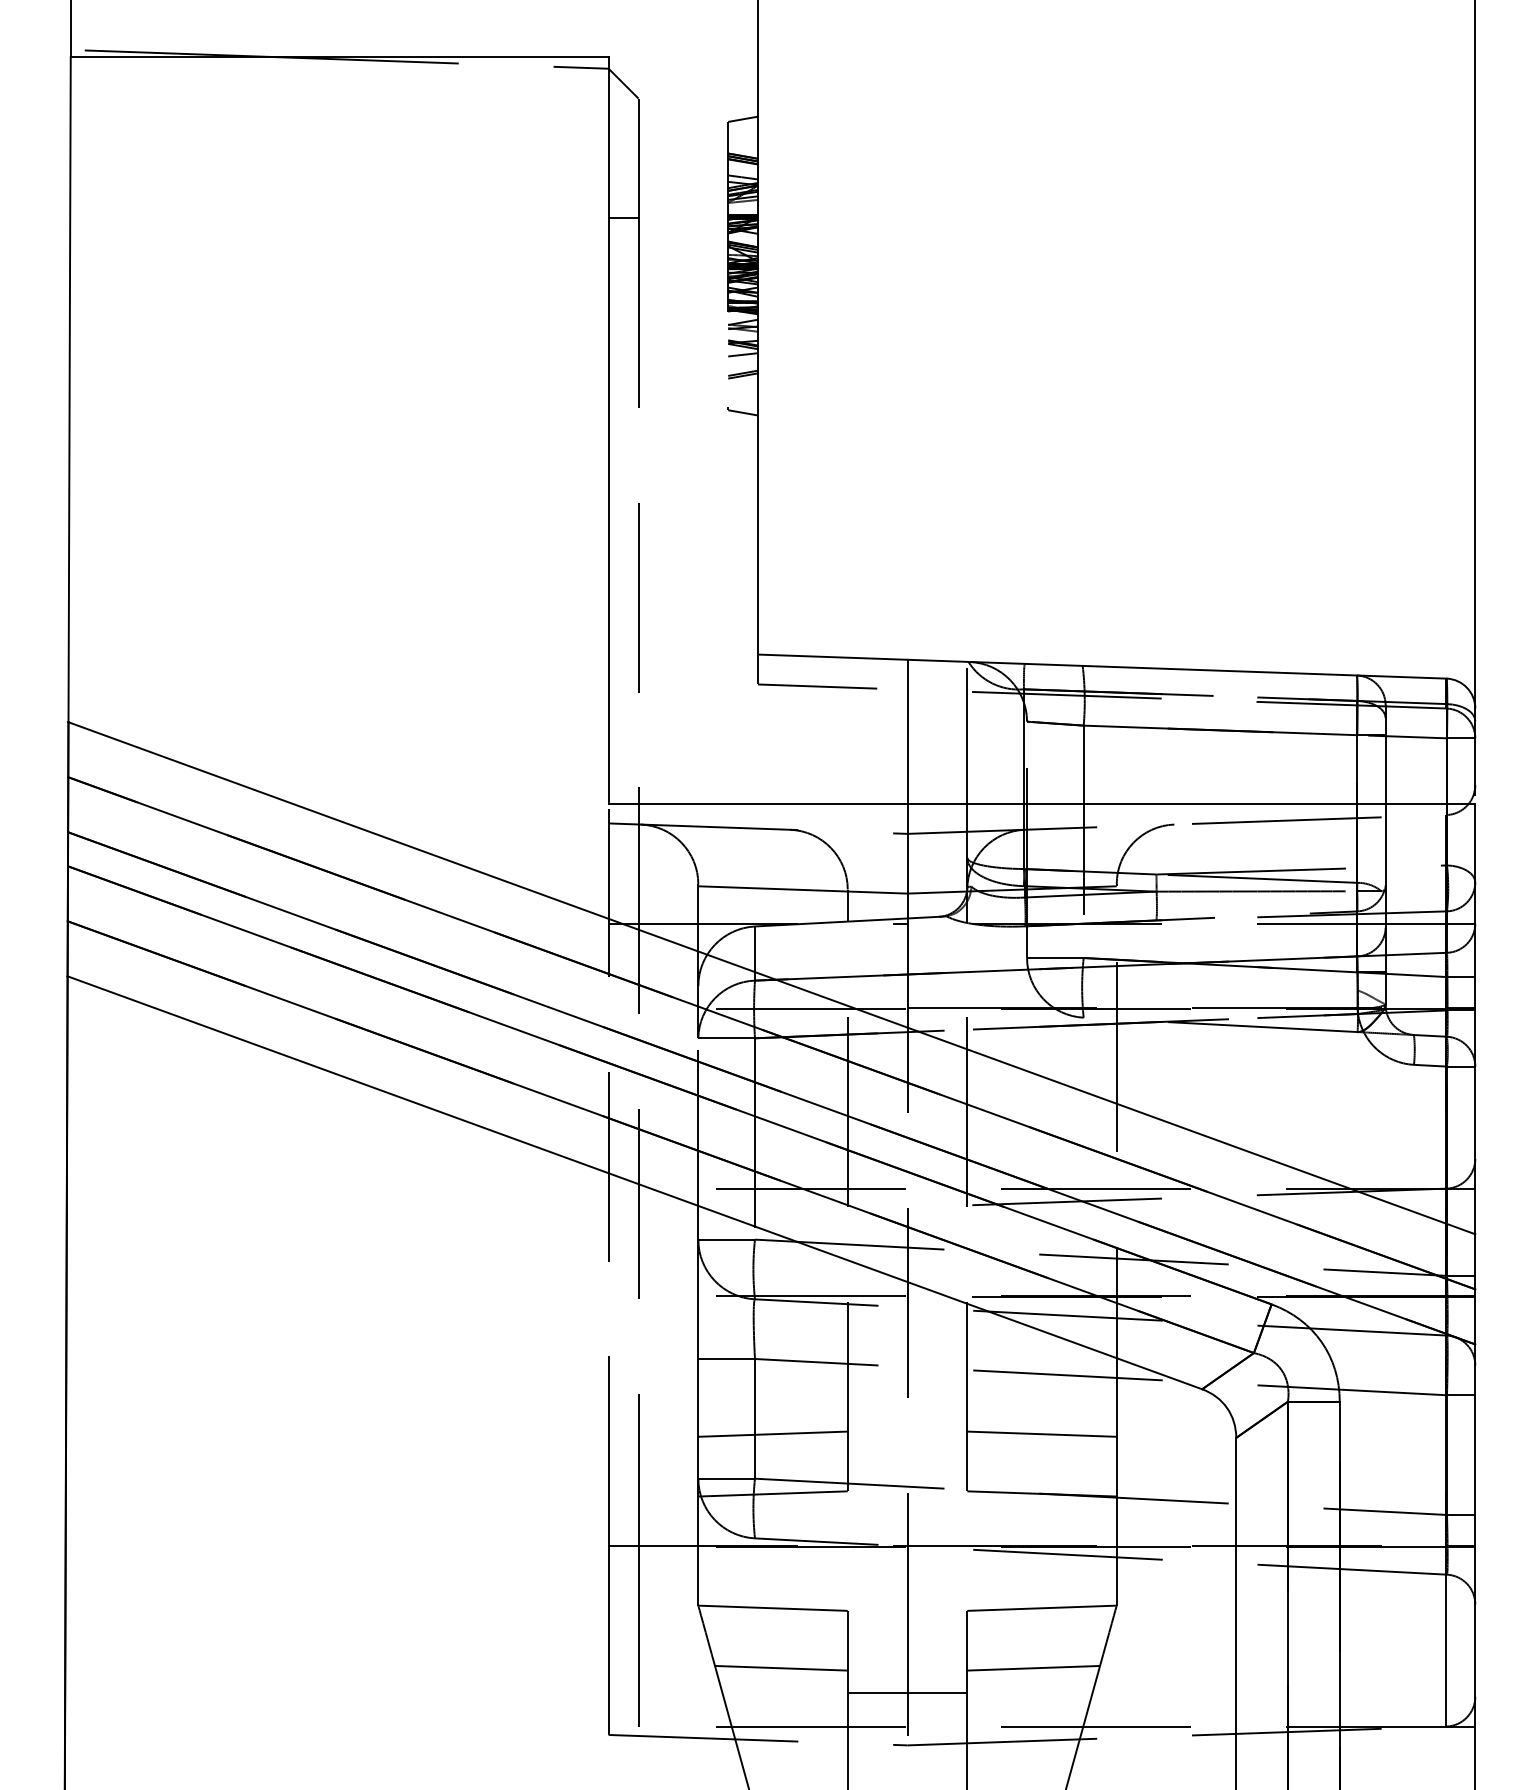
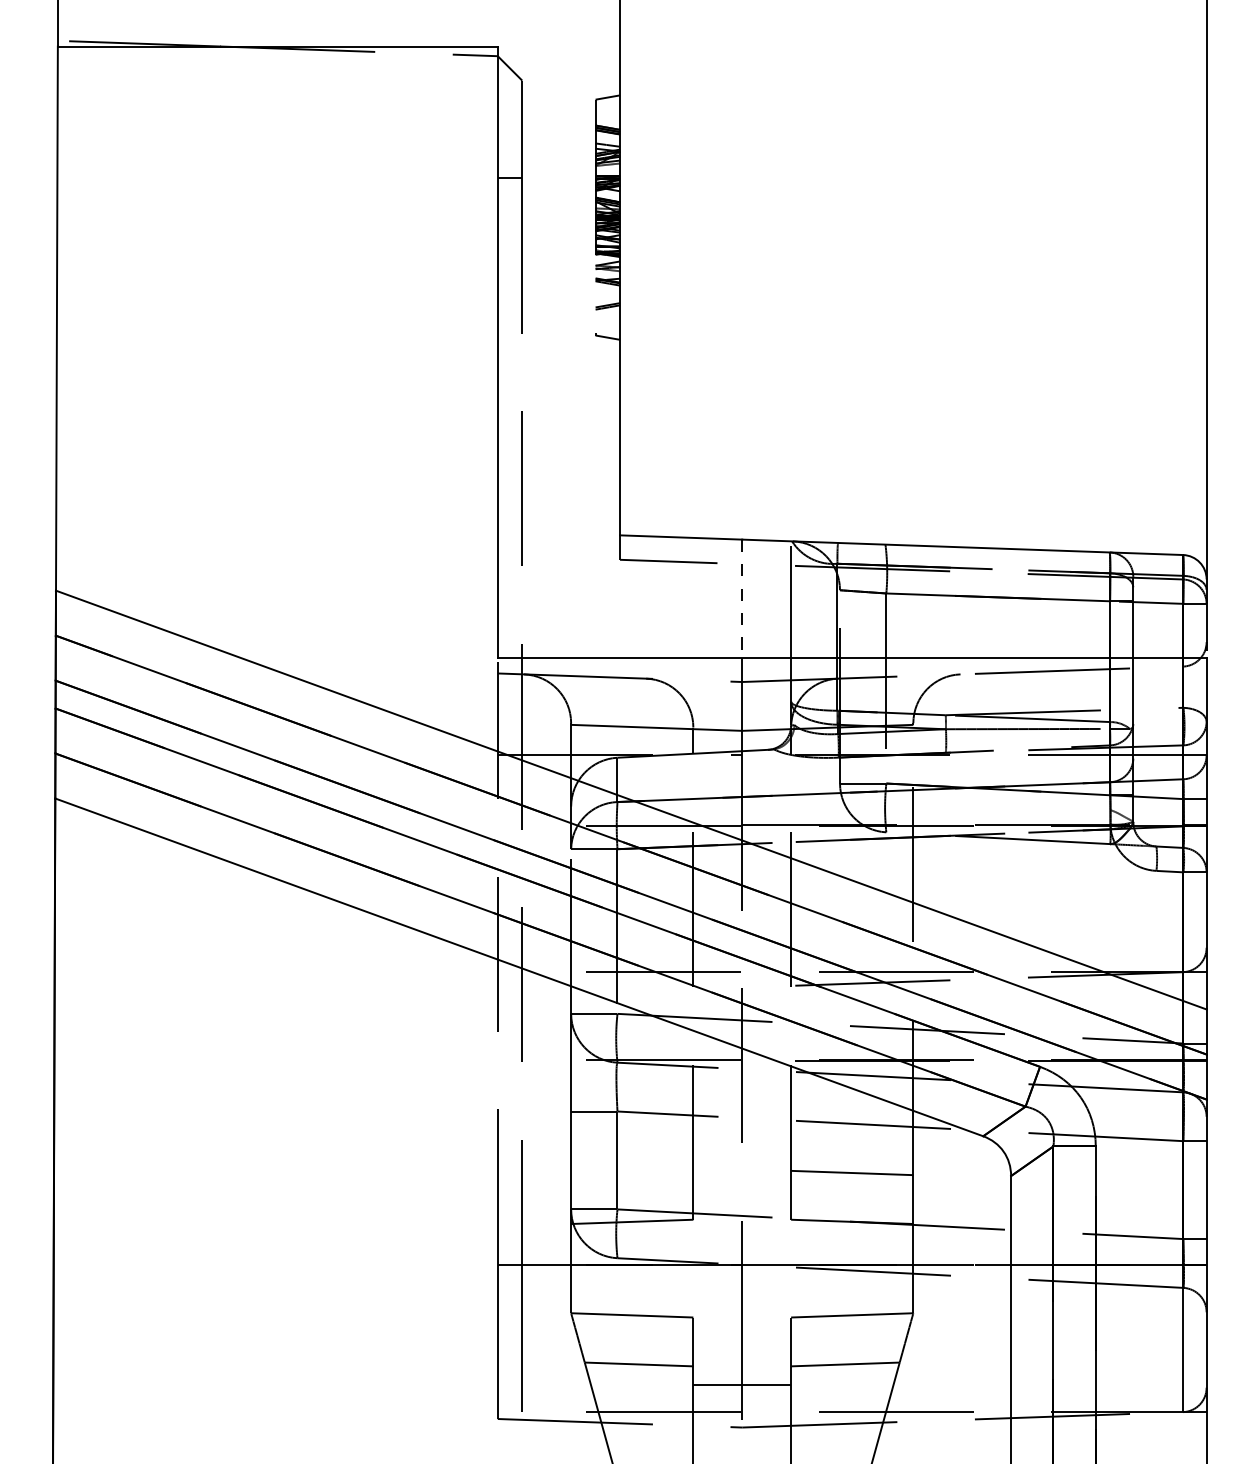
line: (743, 354) -> (608, 289), removed
line: (907, 732) -> (742, 599), solid -> dashed
line: (772, 1433) -> (631, 1172), removed

